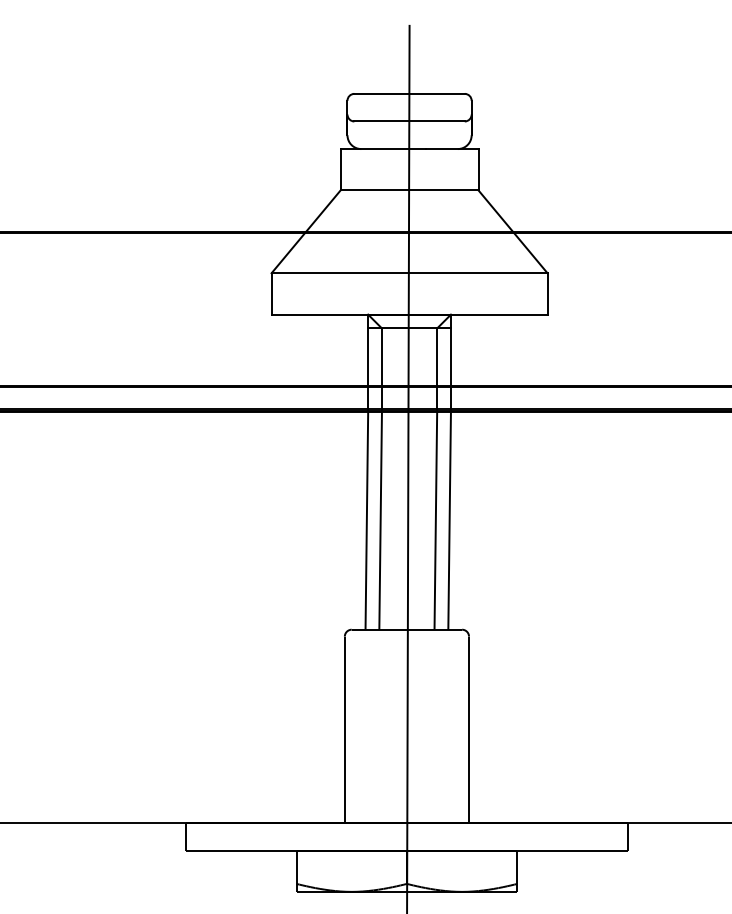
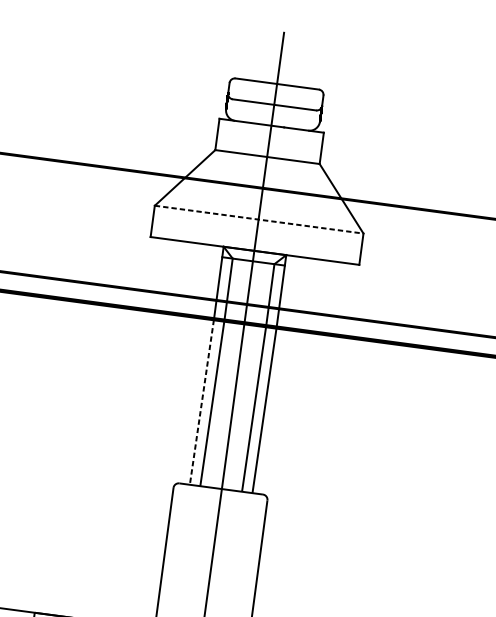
line: (409, 273) -> (259, 219), solid -> dashed
line: (366, 520) -> (201, 402), solid -> dashed

